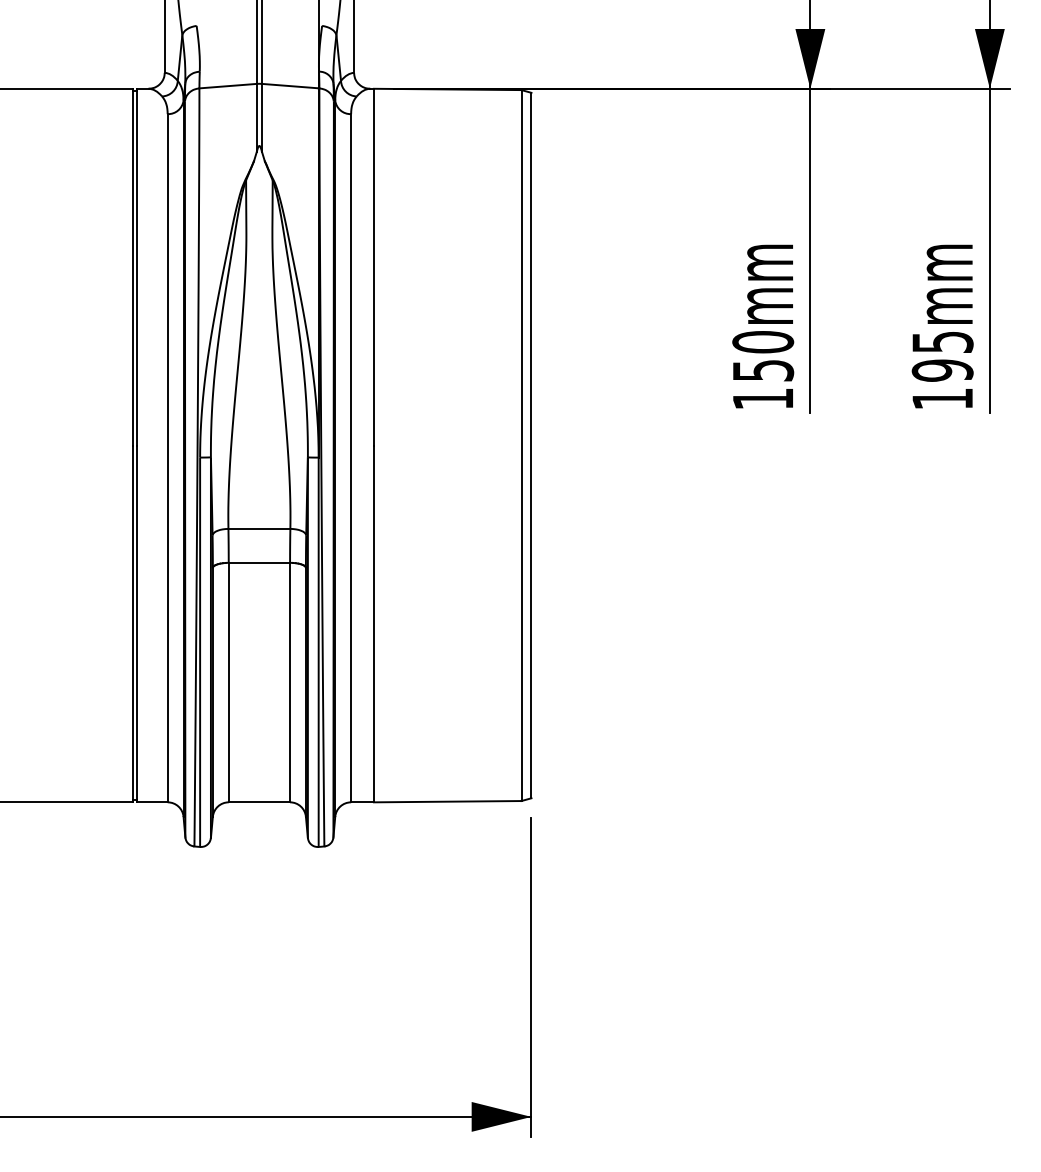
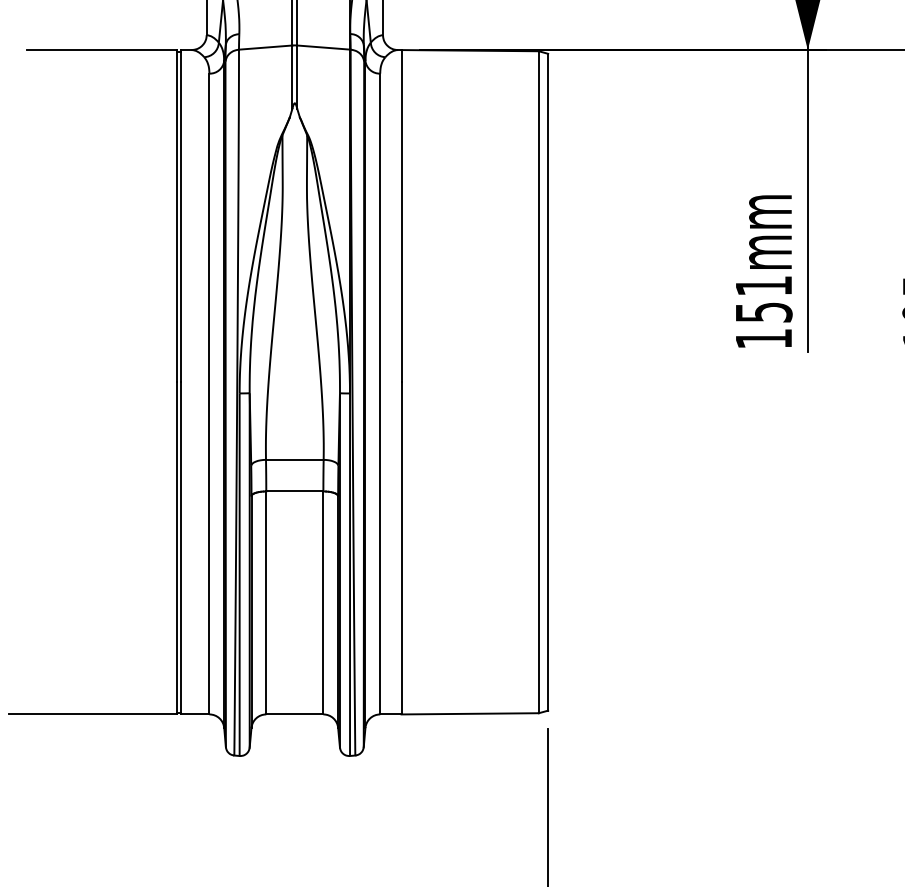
text: (763, 342) -> (764, 286), 150mm -> 151mm

